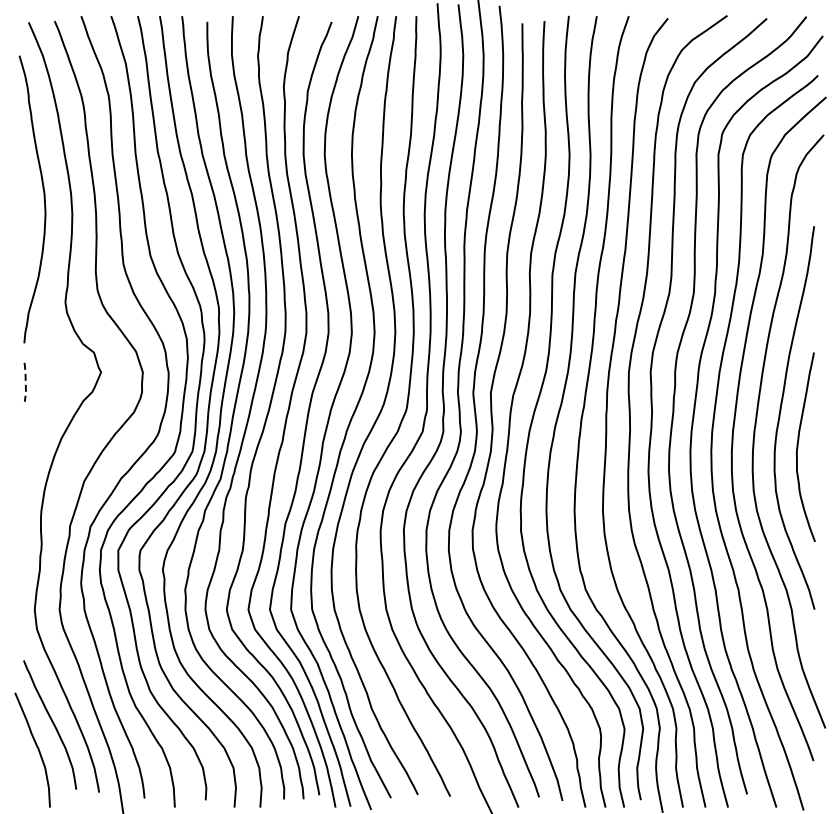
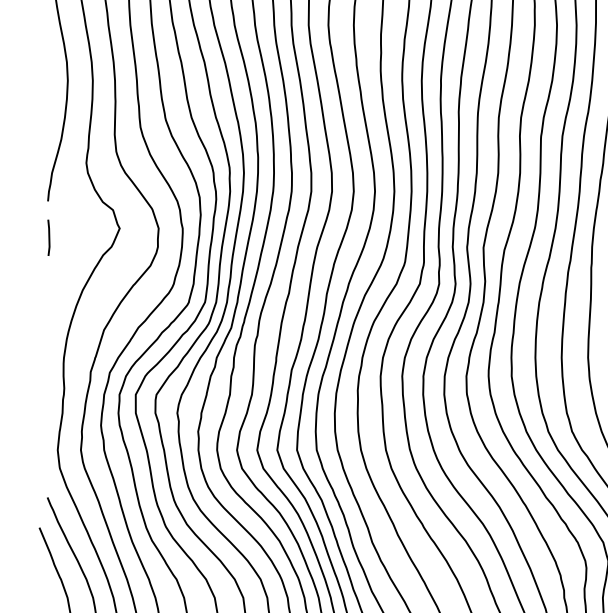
line: (25, 382) -> (49, 237), dashed -> solid

